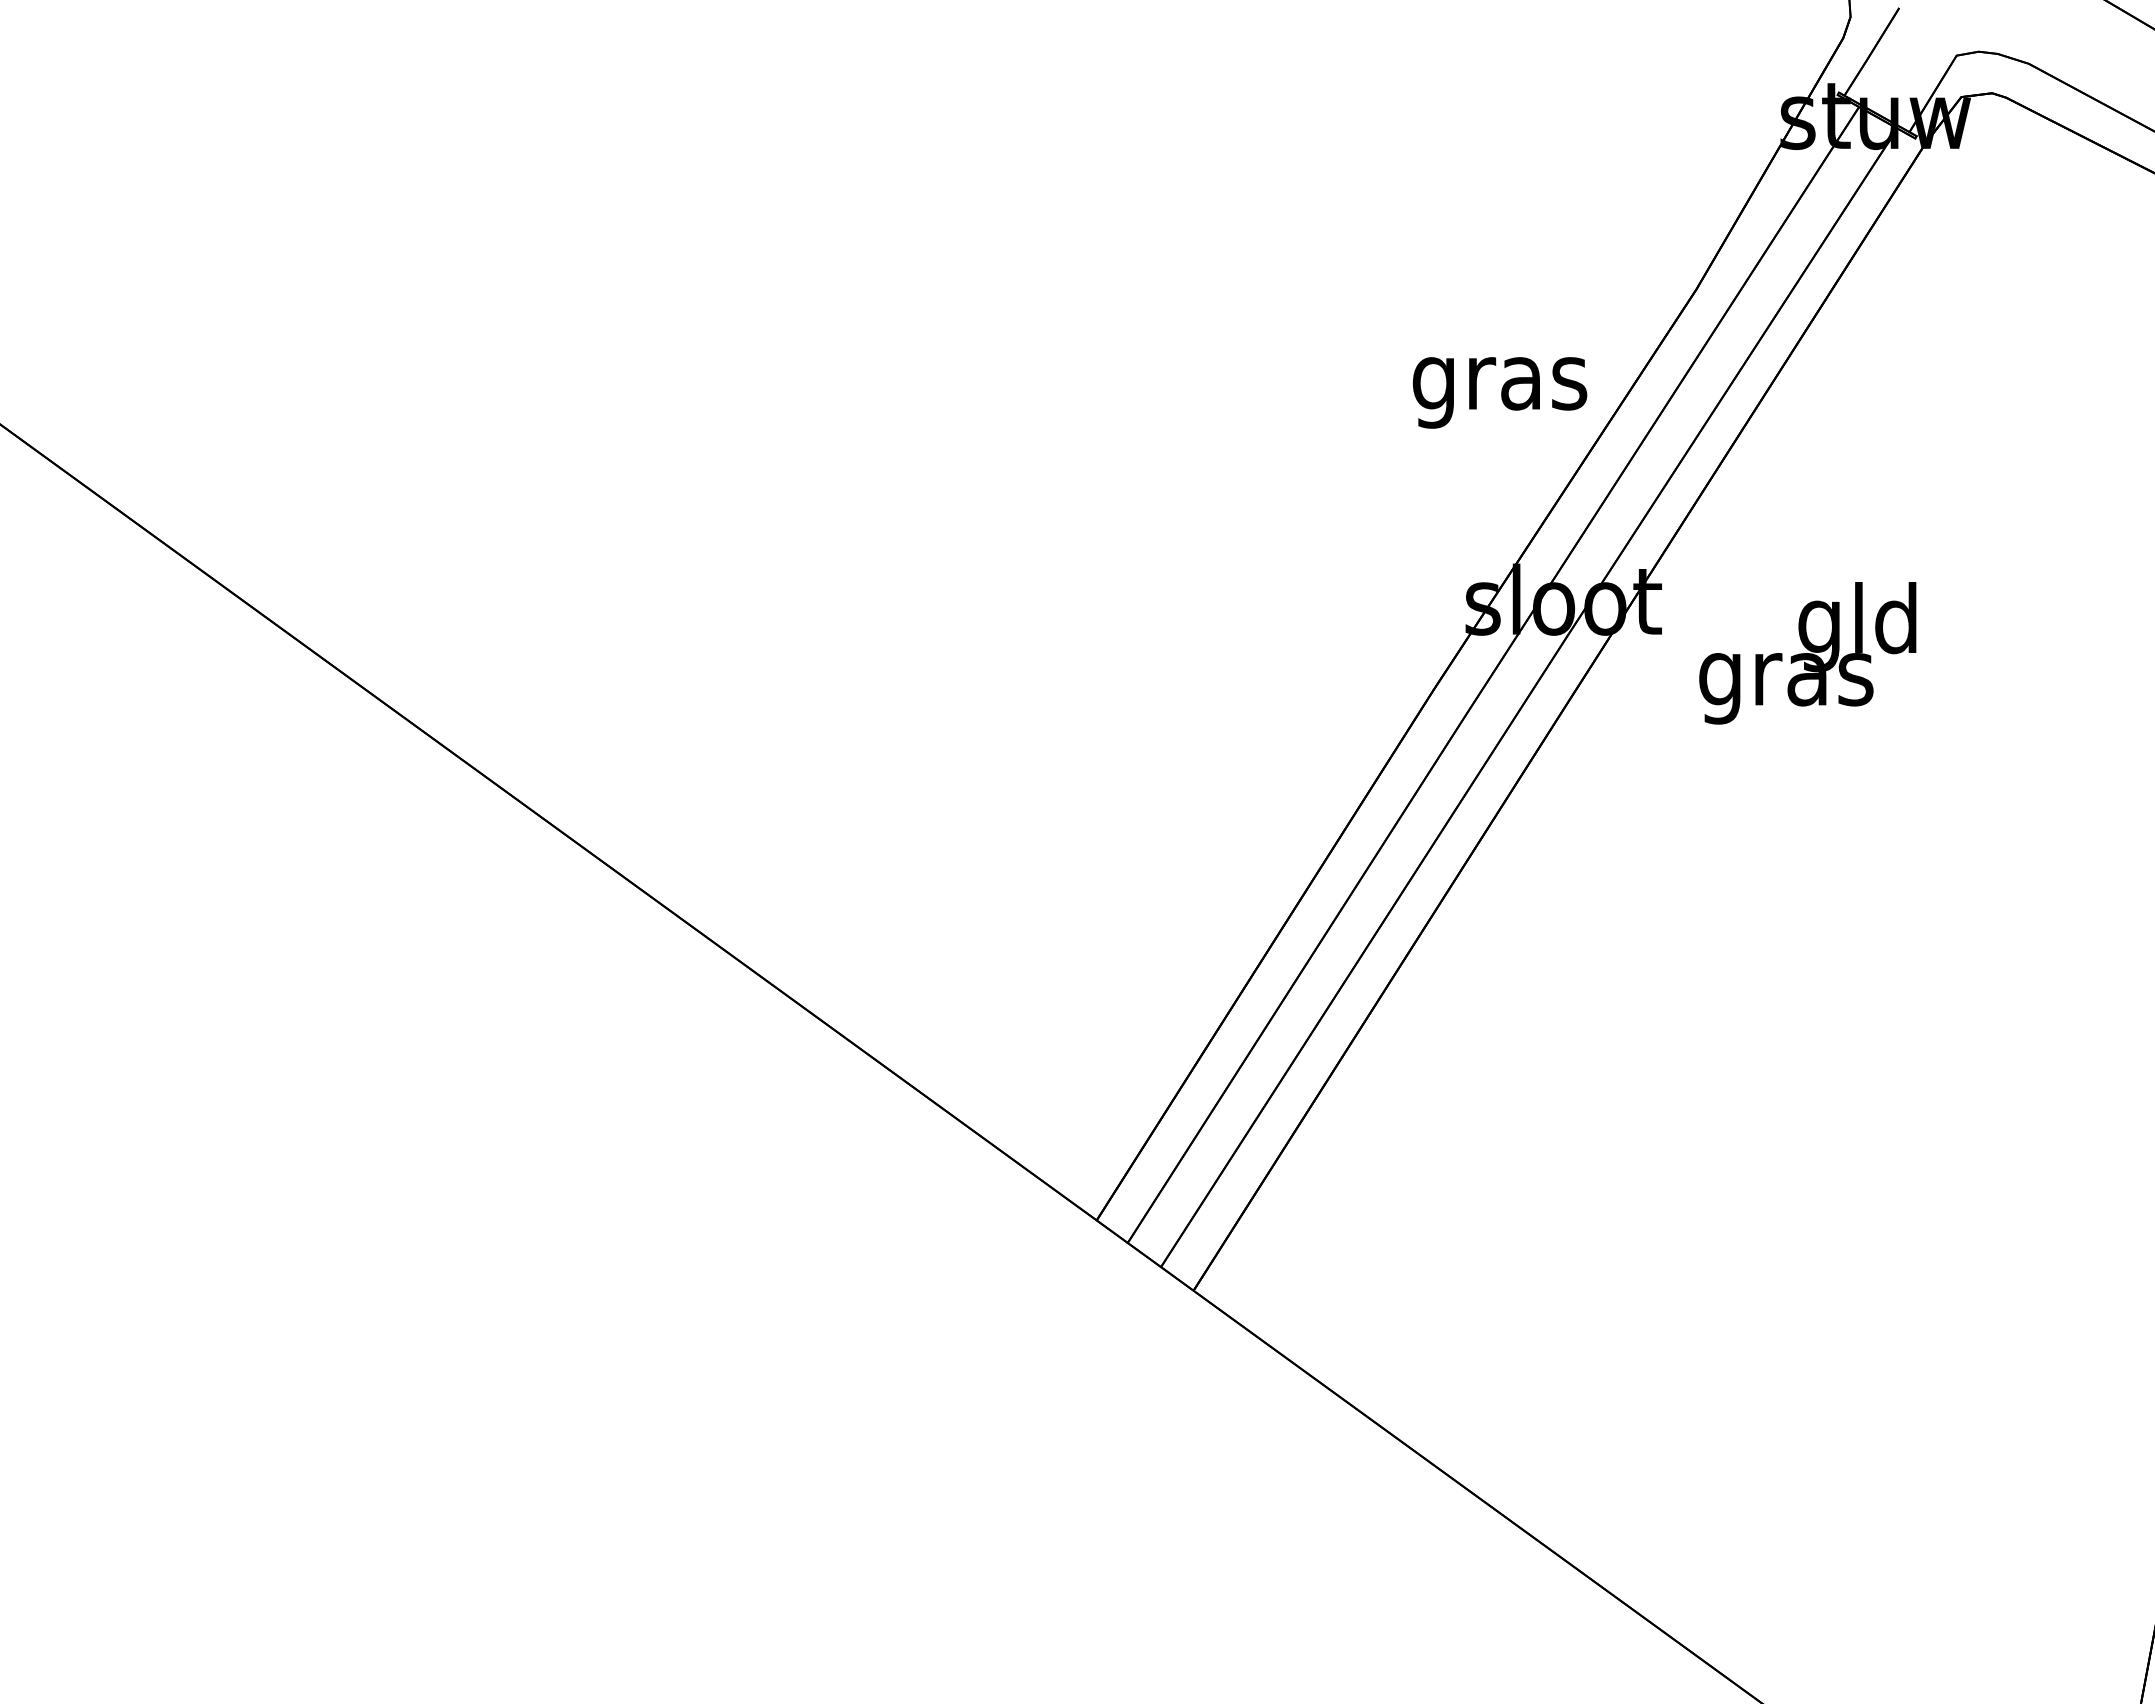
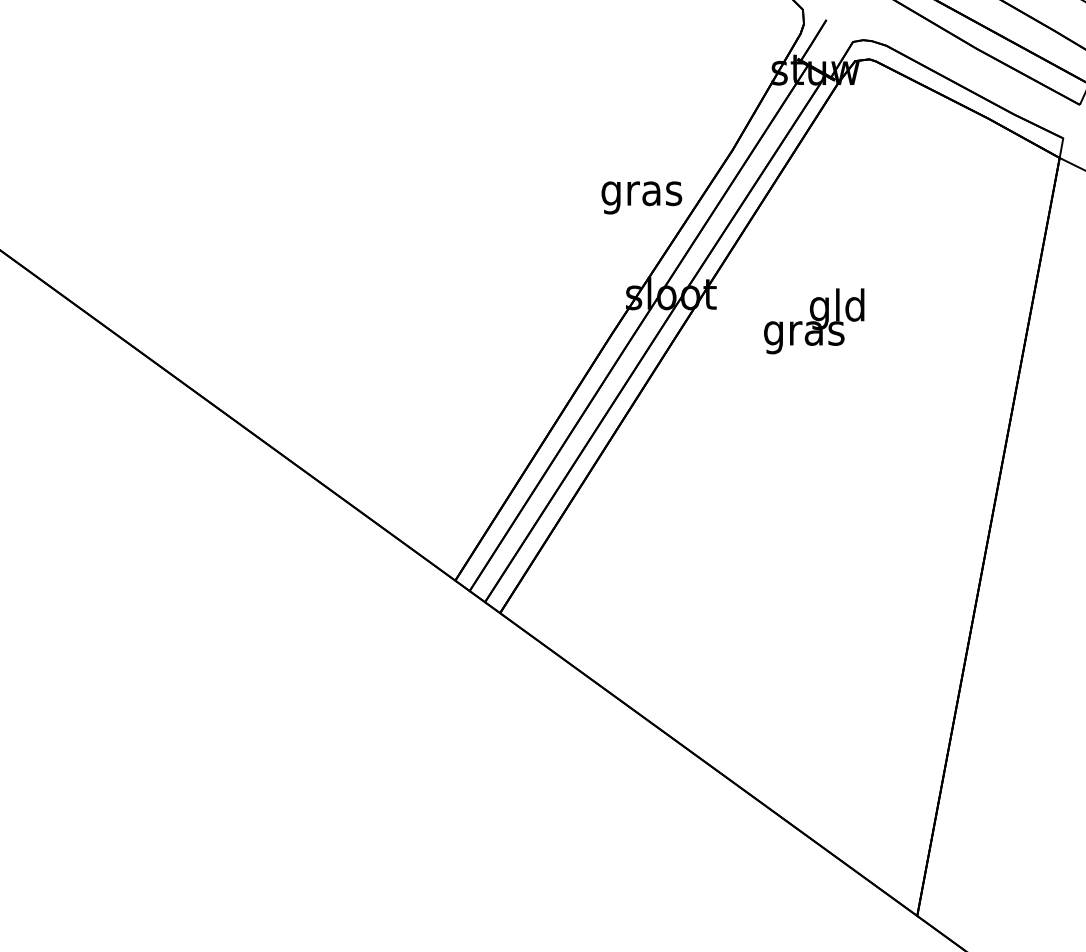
text: (1808, 653) -> (814, 321), moved

